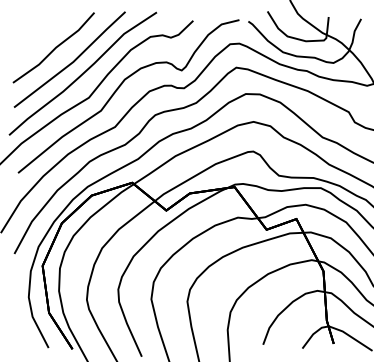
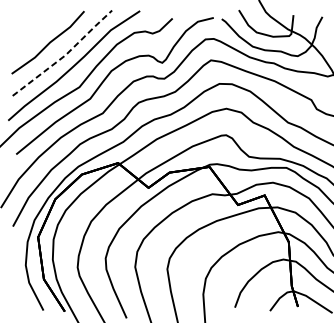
line: (73, 62) -> (65, 55), solid -> dashed

